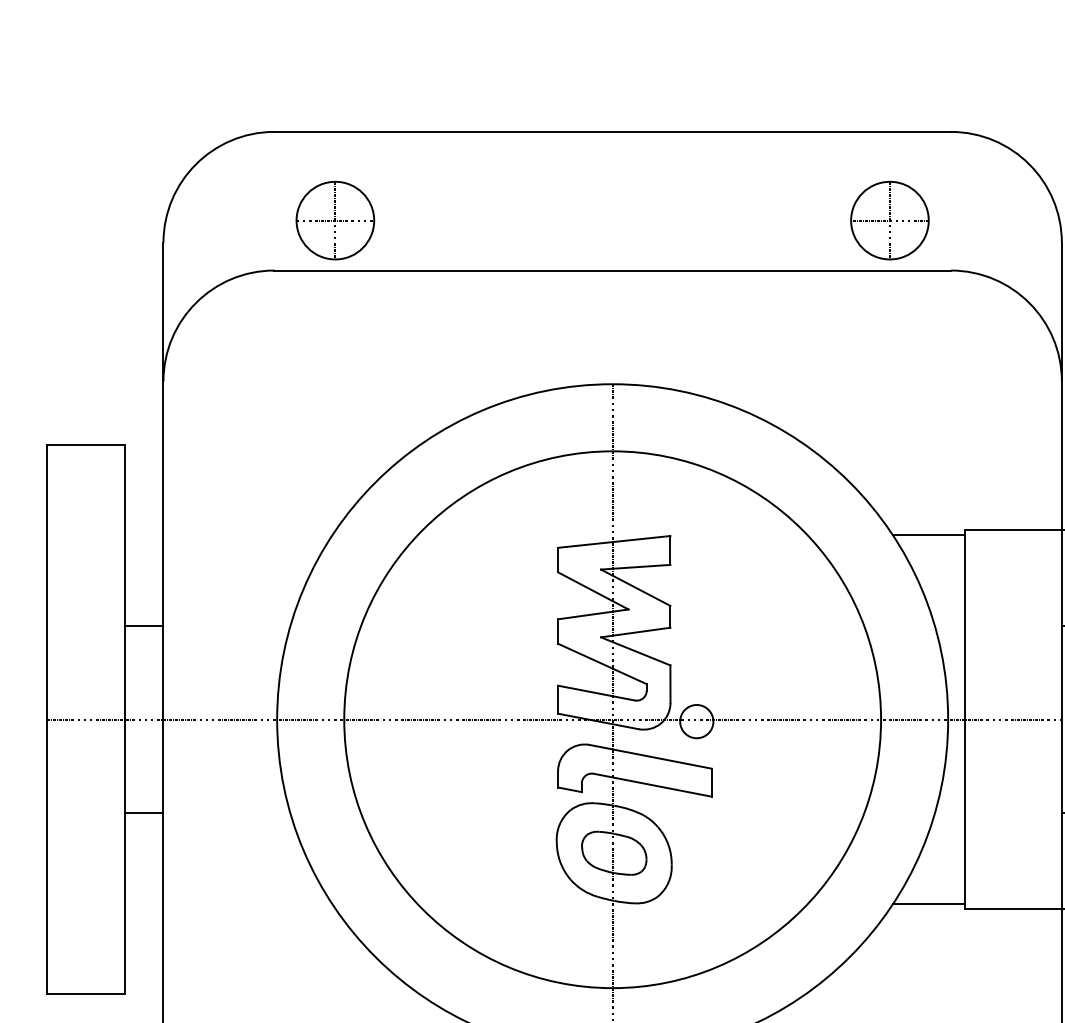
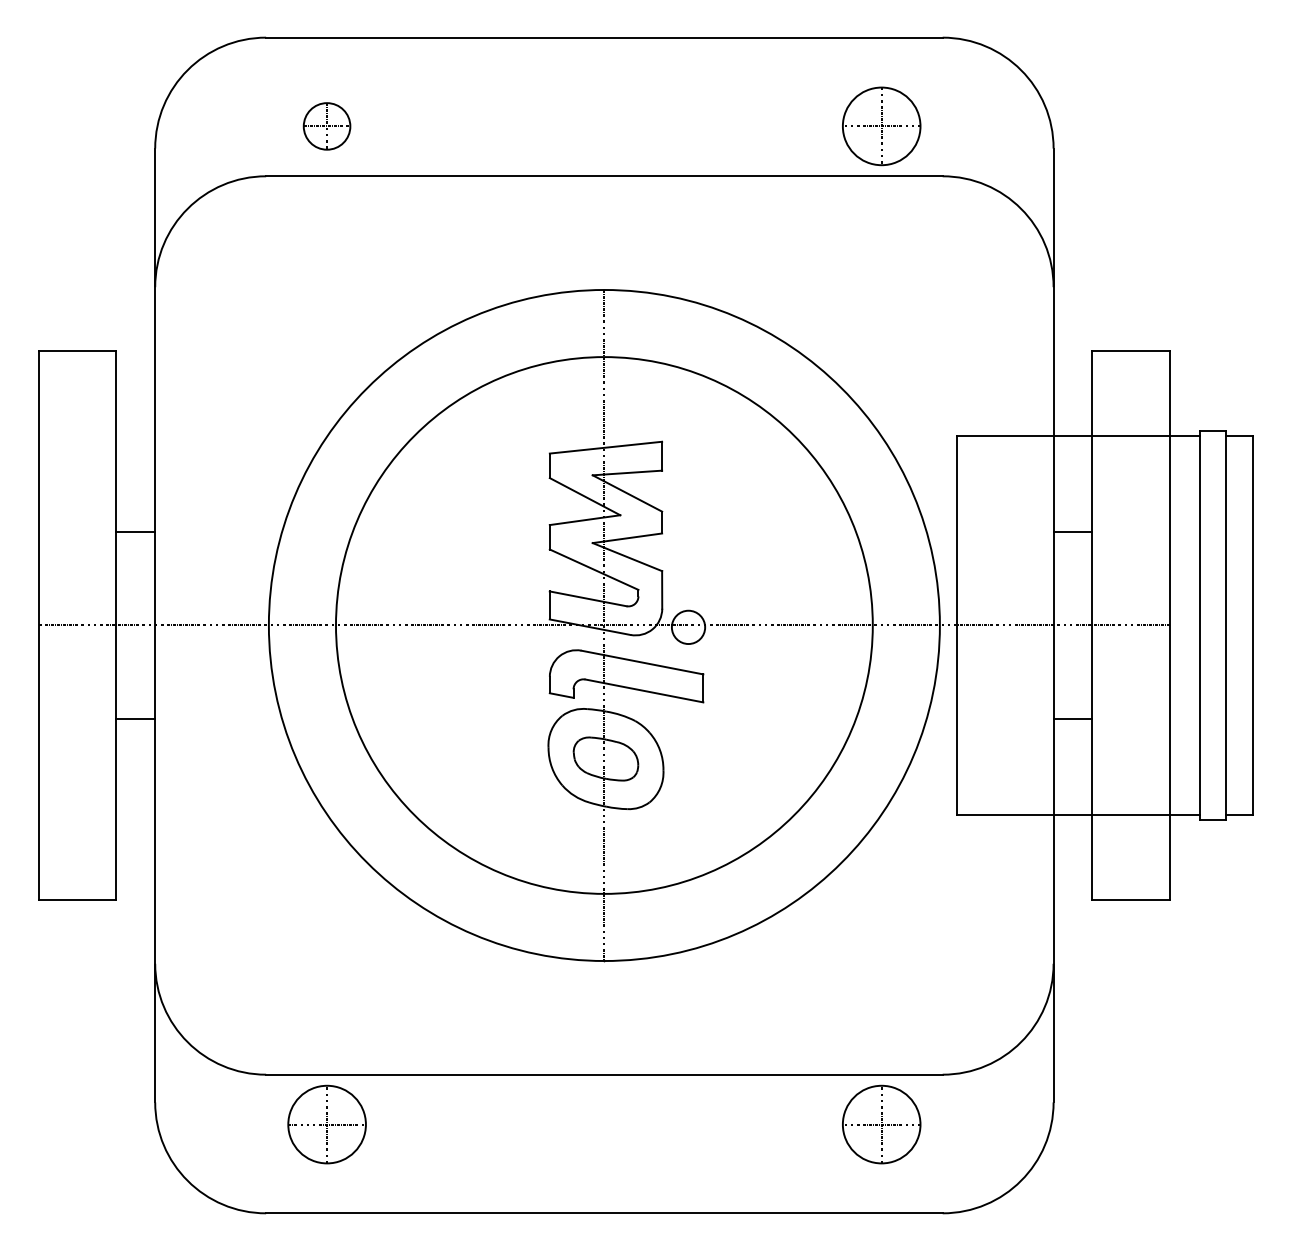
part: (334, 220) -> (326, 126), size x0.6
line: (928, 534) -> (920, 440), removed
line: (928, 904) -> (920, 810), removed

